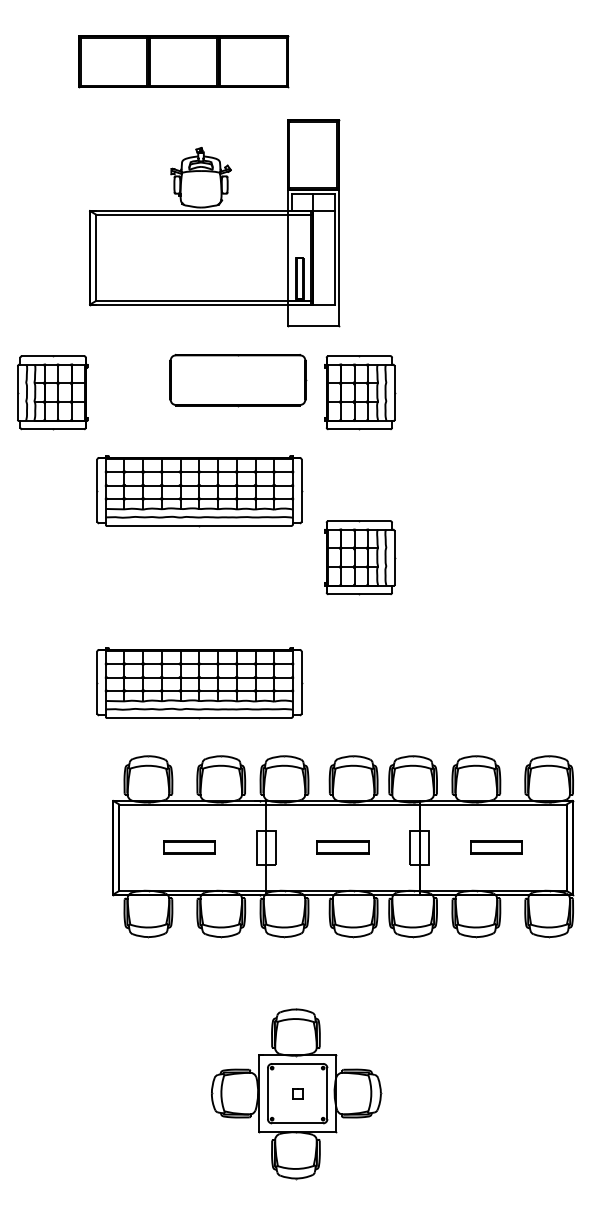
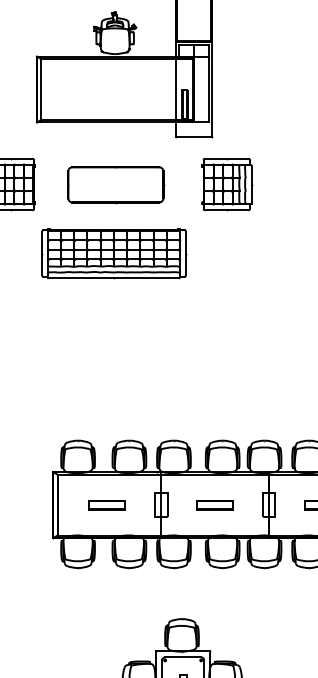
part: (238, 380) -> (116, 185), moved
part: (360, 557) -> (227, 300), removed
part: (199, 683) -> (114, 389), removed

